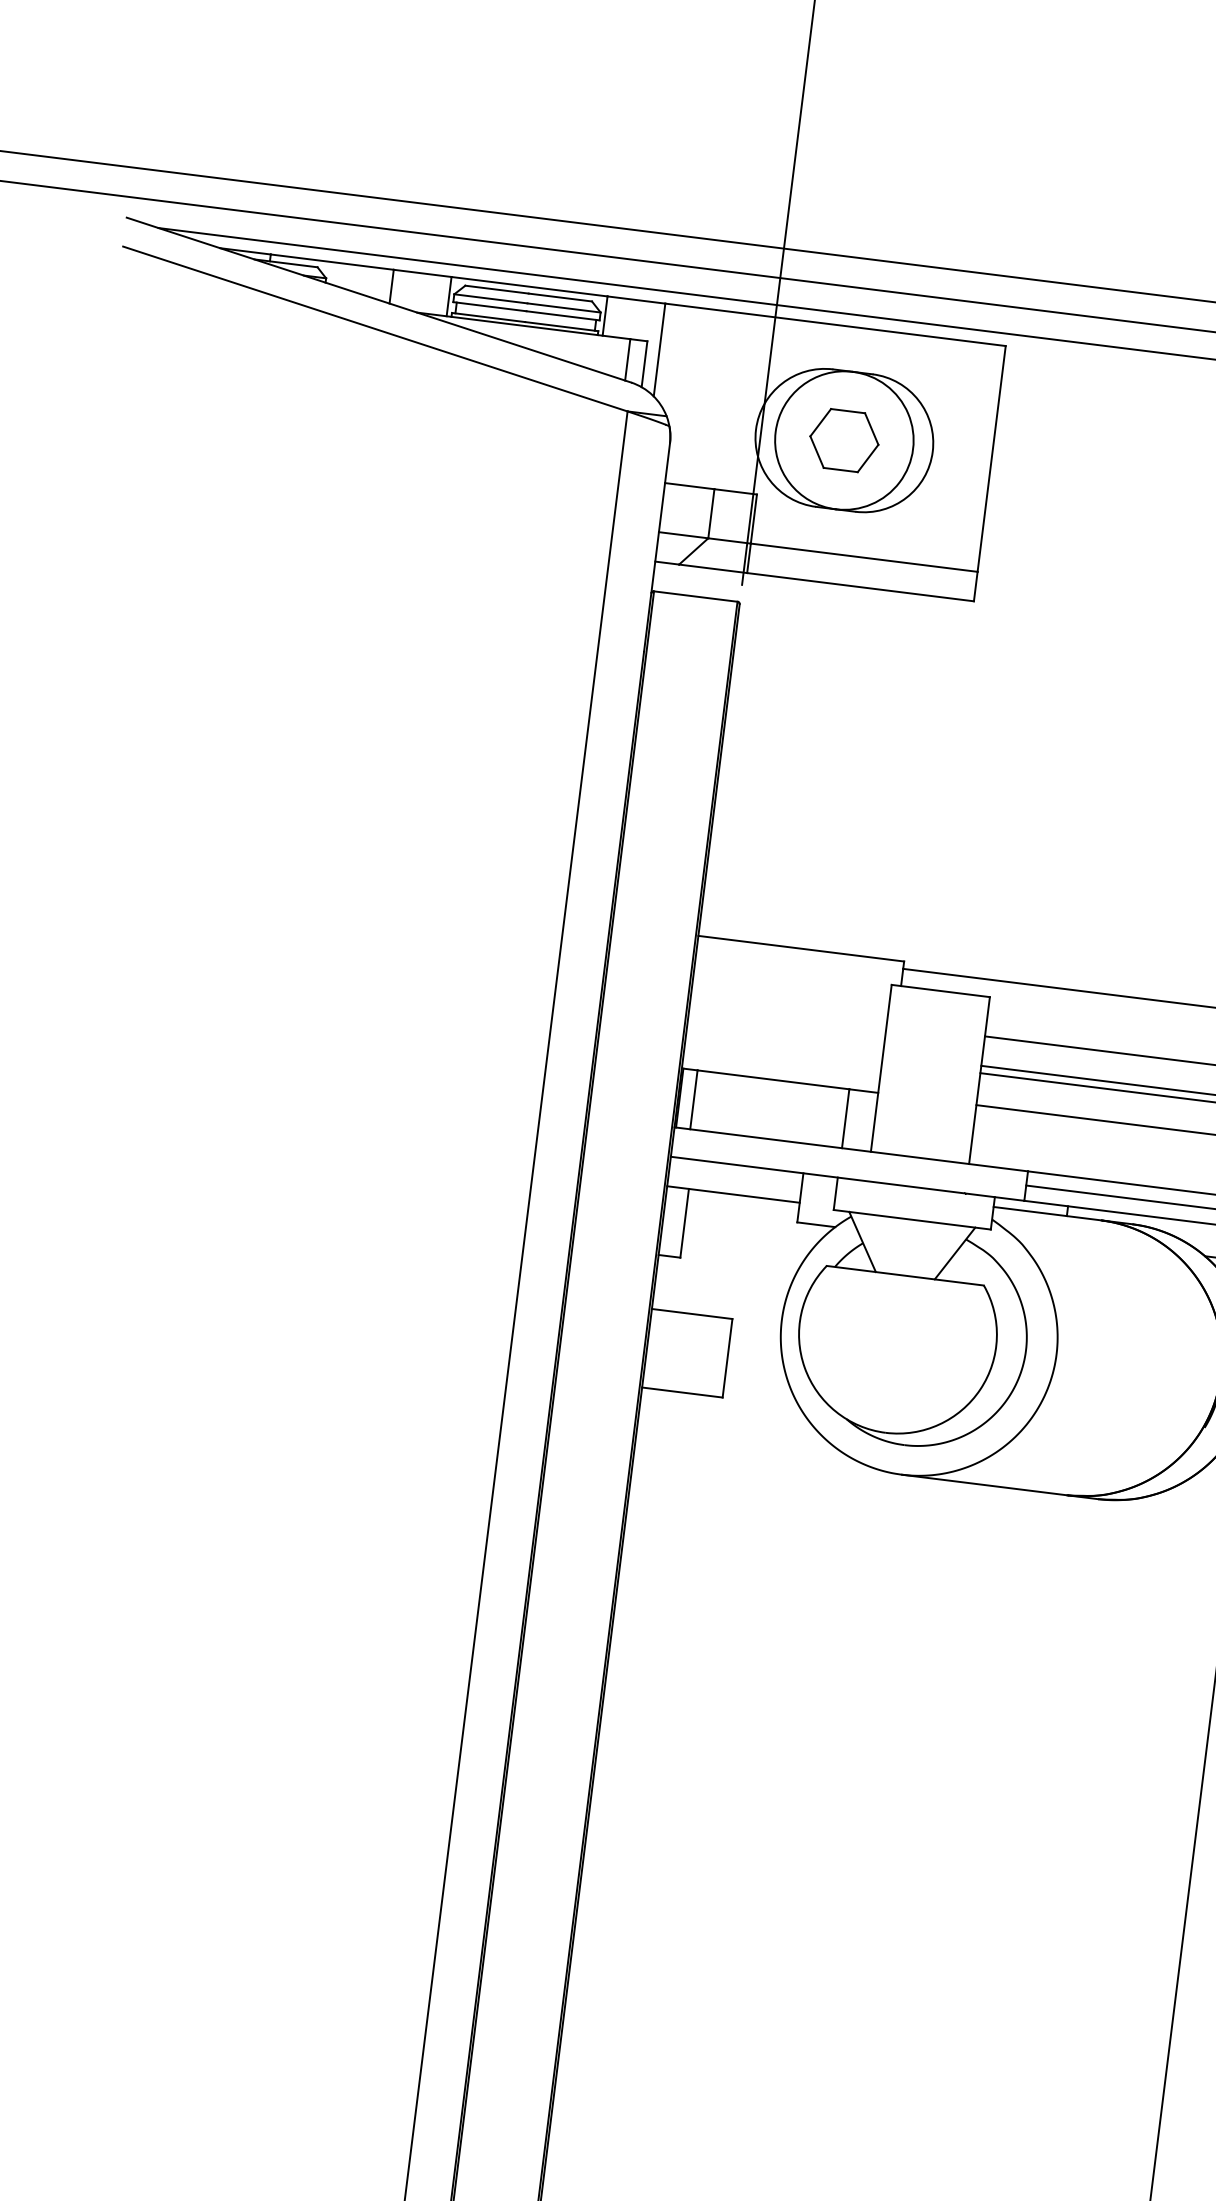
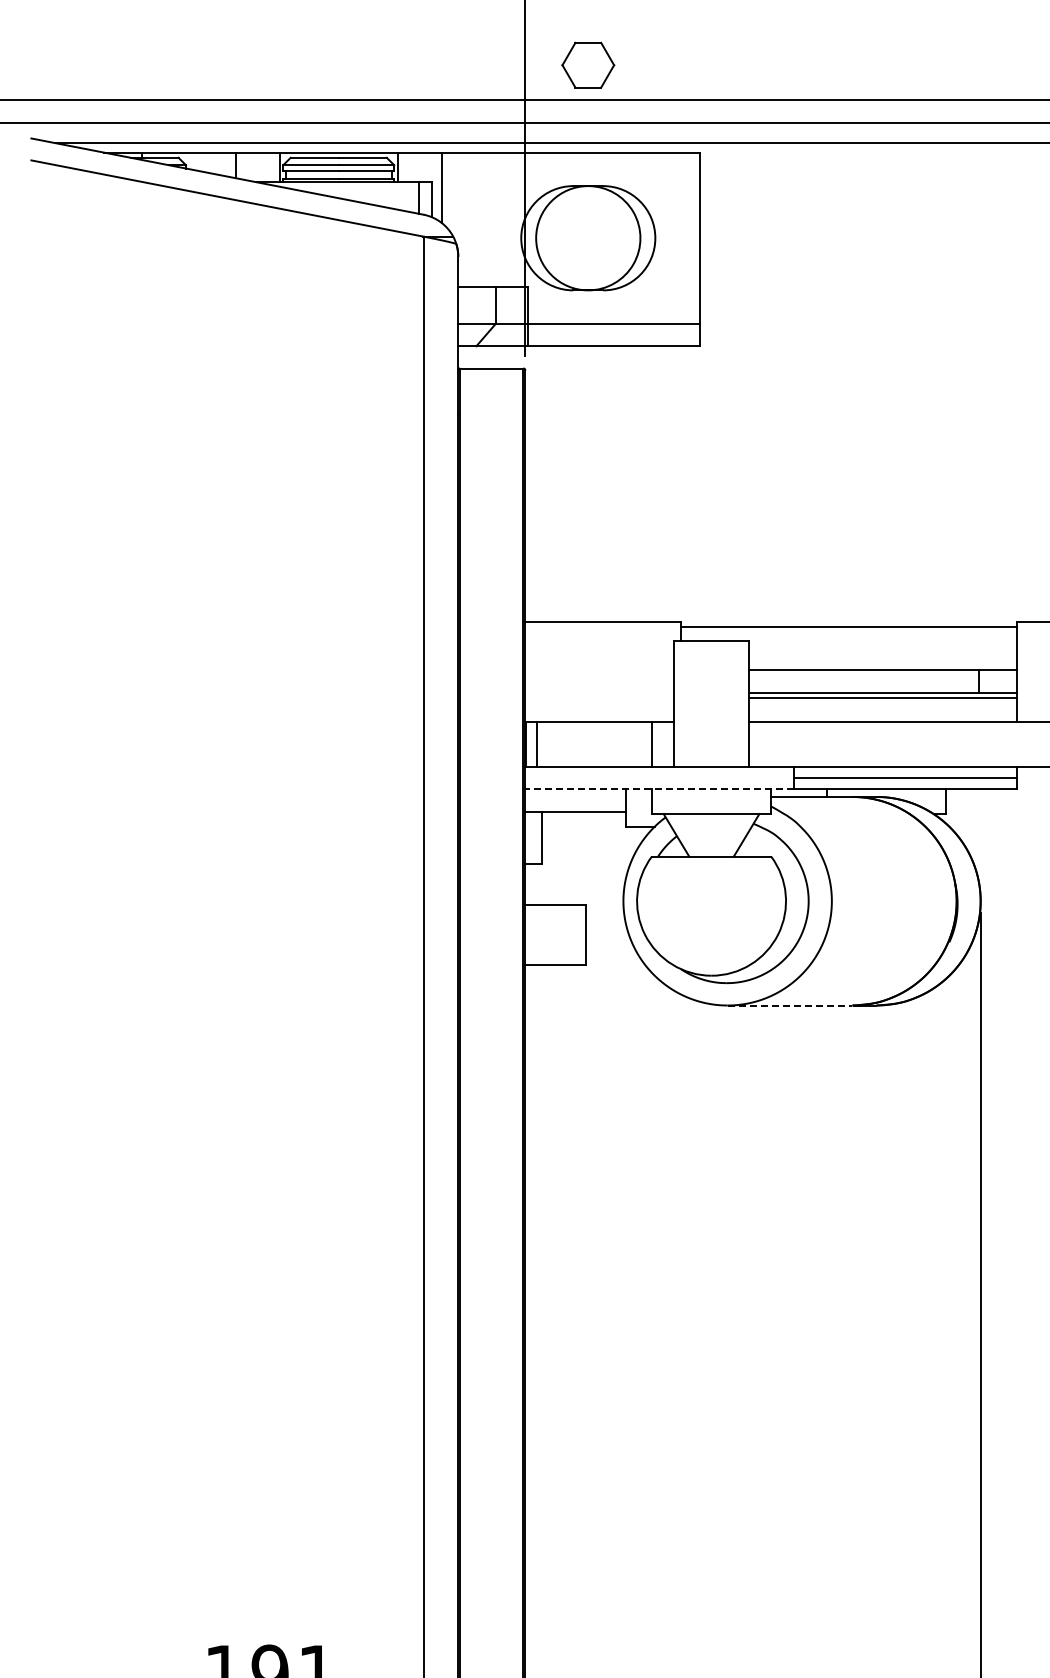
part: (844, 439) -> (588, 64), moved
line: (846, 1178) -> (658, 789), solid -> dashed
line: (984, 1485) -> (790, 1005), solid -> dashed

